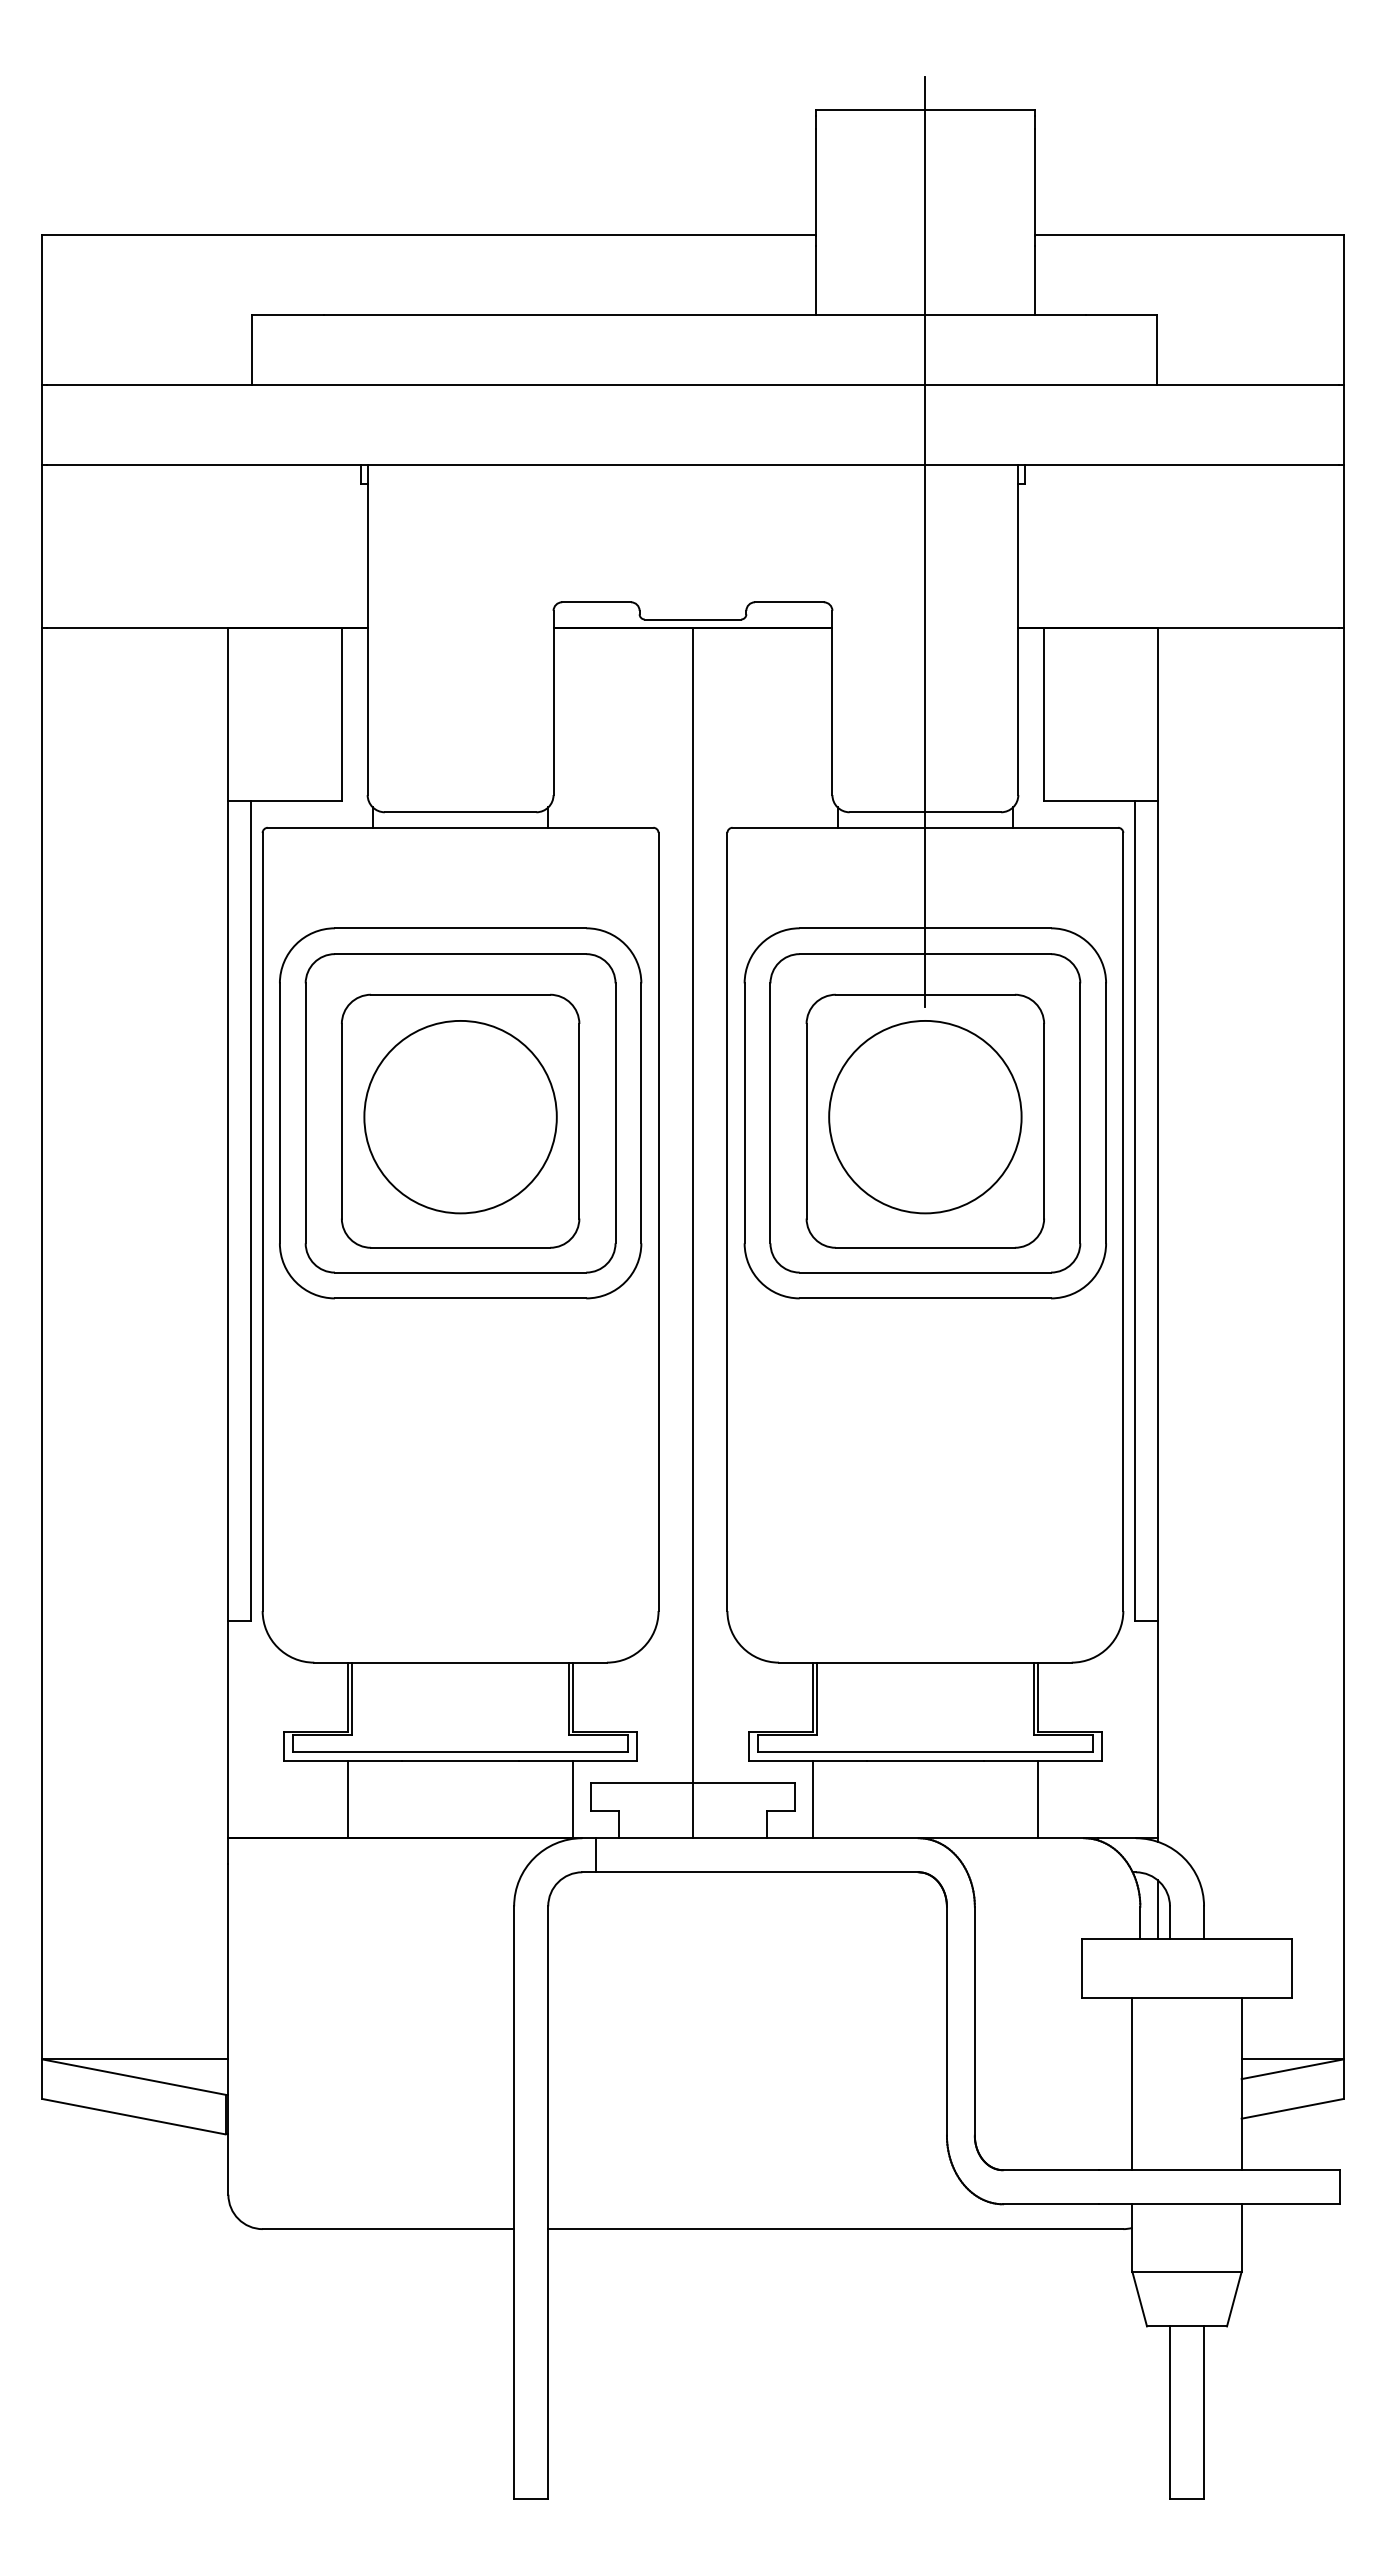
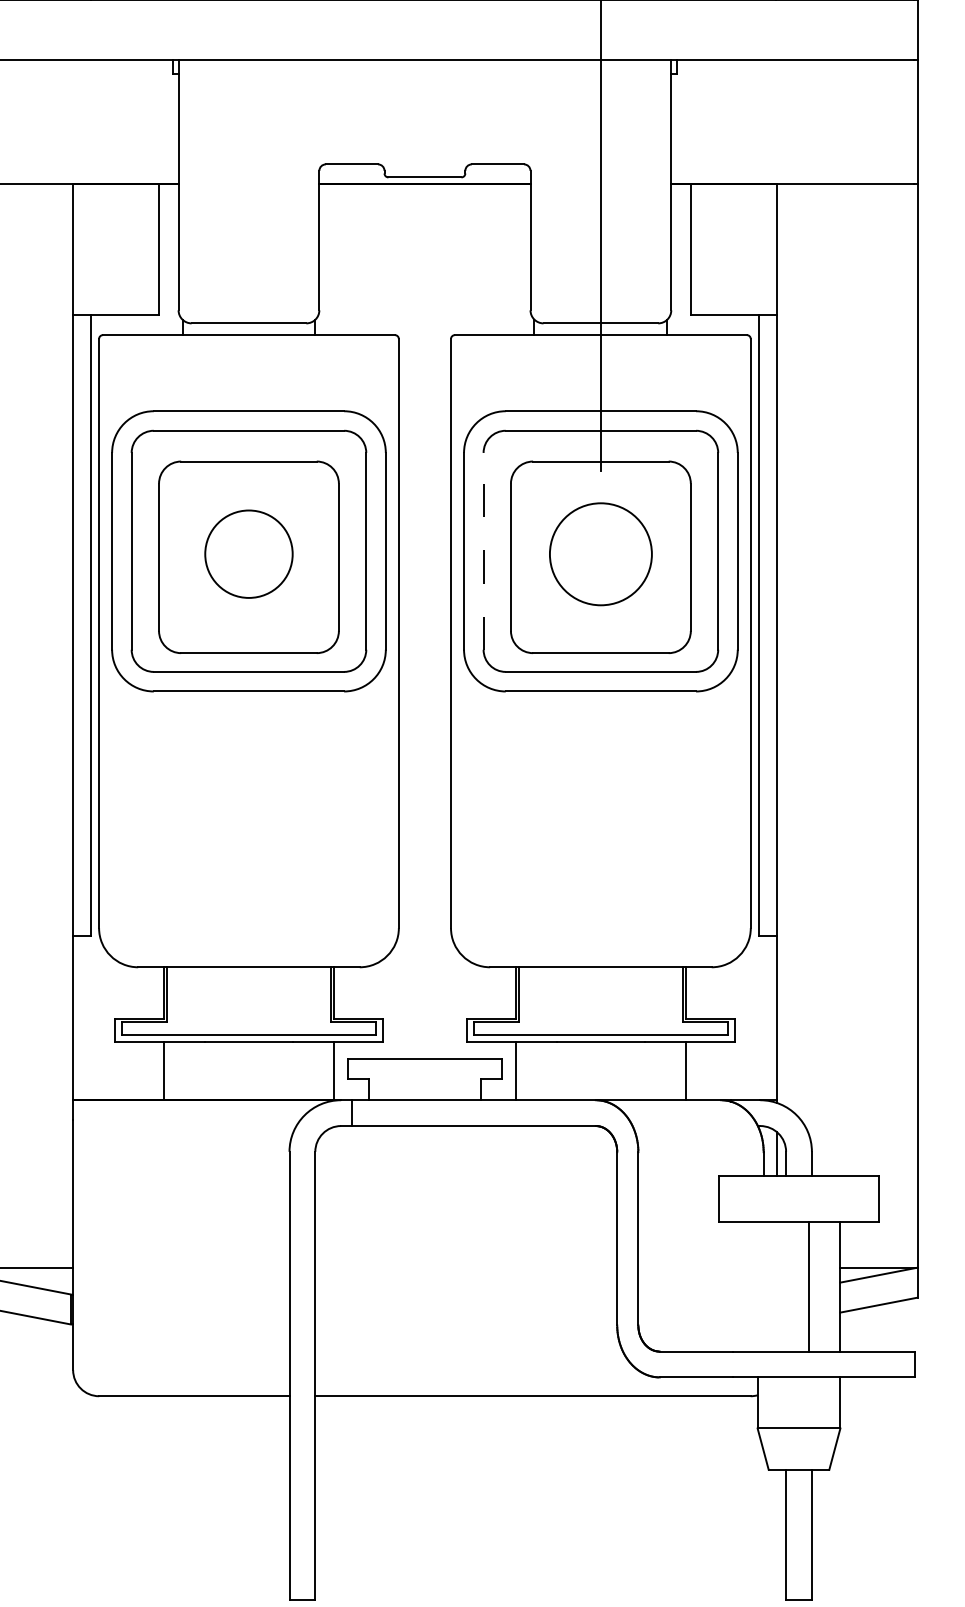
line: (770, 1113) -> (483, 551), solid -> dashed
circle: (460, 1116) -> (248, 553), size x0.6
circle: (925, 1117) -> (600, 554), size x0.7
line: (693, 1233) -> (425, 642), removed
line: (1132, 2084) -> (809, 1286), moved

